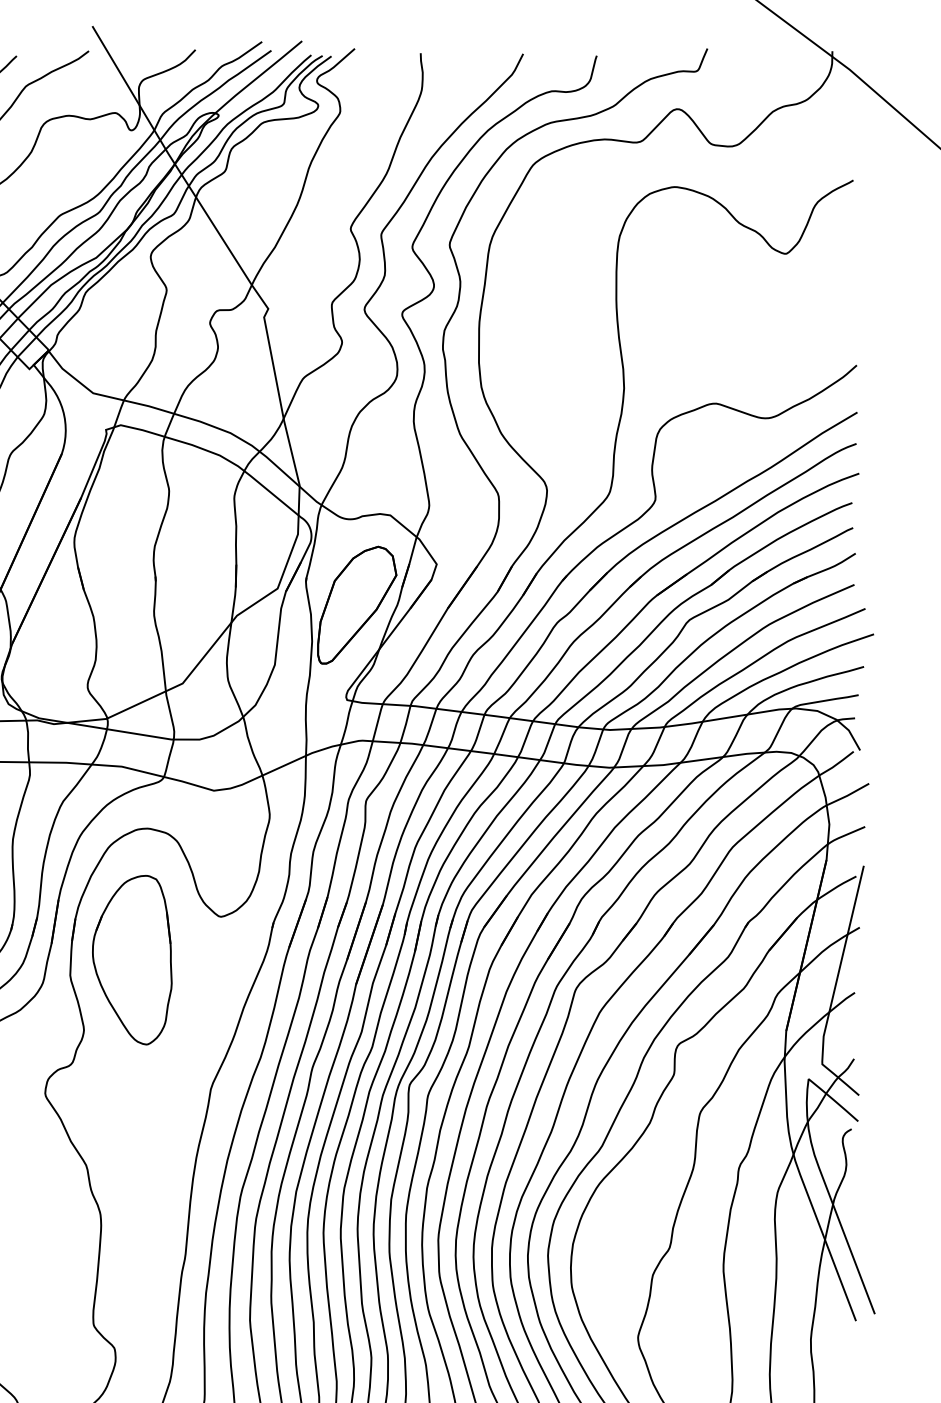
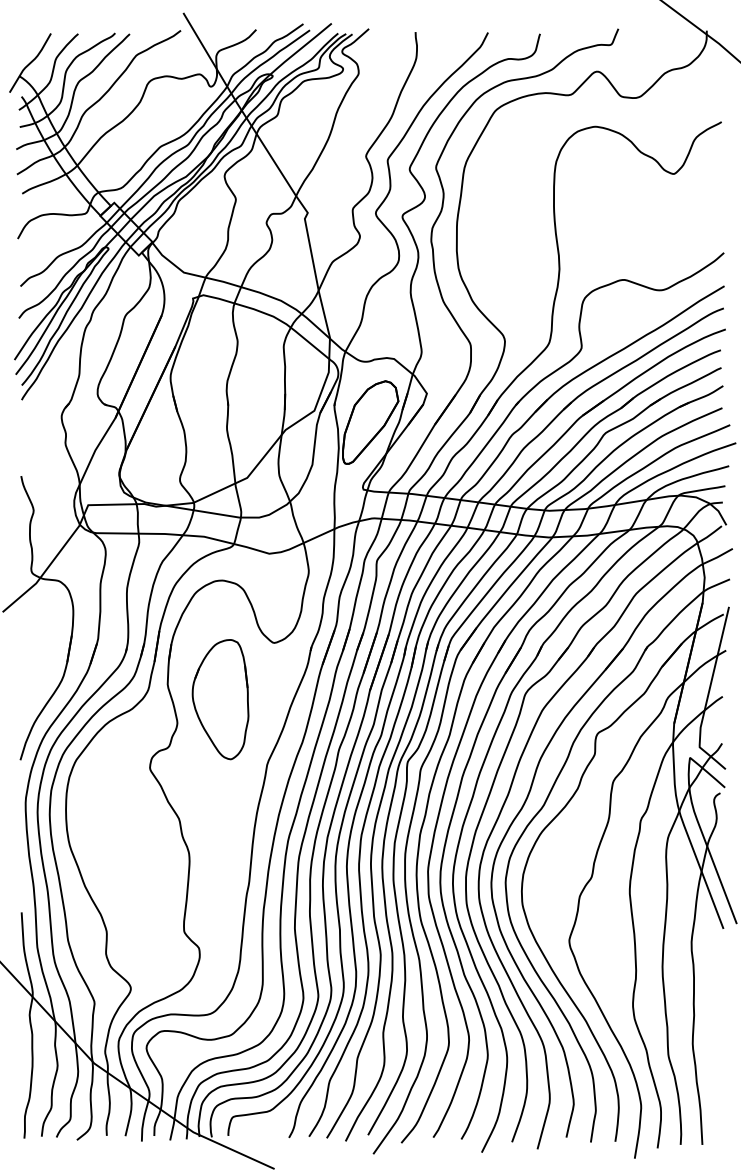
part: (132, 959) -> (220, 699), moved

